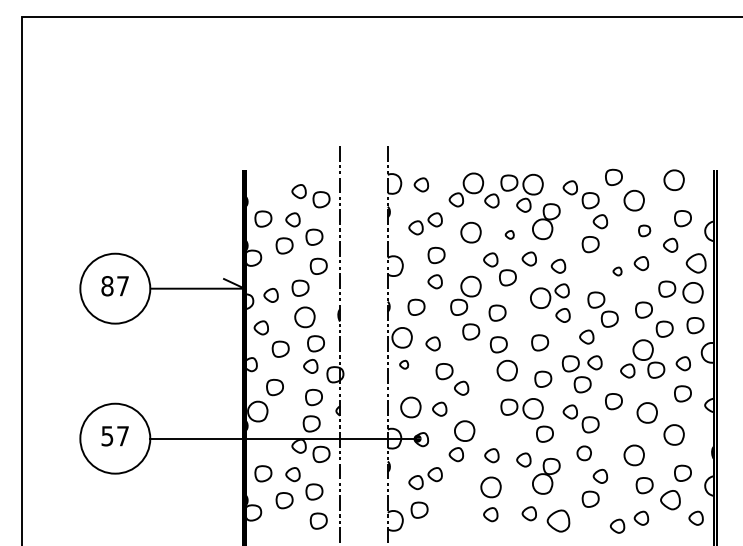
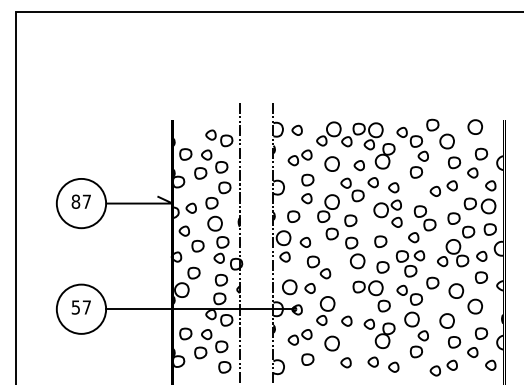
part: (644, 230) -> (454, 162), size x1.43
part: (509, 234) -> (359, 165), size x1.67
part: (695, 263) -> (490, 185), size x0.71
part: (617, 271) -> (435, 191), size x1.67
part: (403, 364) -> (284, 256), size x1.67
part: (583, 453) -> (411, 319), size x1.43
part: (490, 487) -> (331, 343), moved
part: (670, 499) -> (472, 352), size x0.71
part: (419, 509) -> (307, 359), moved
part: (558, 520) -> (393, 366), size x0.62

